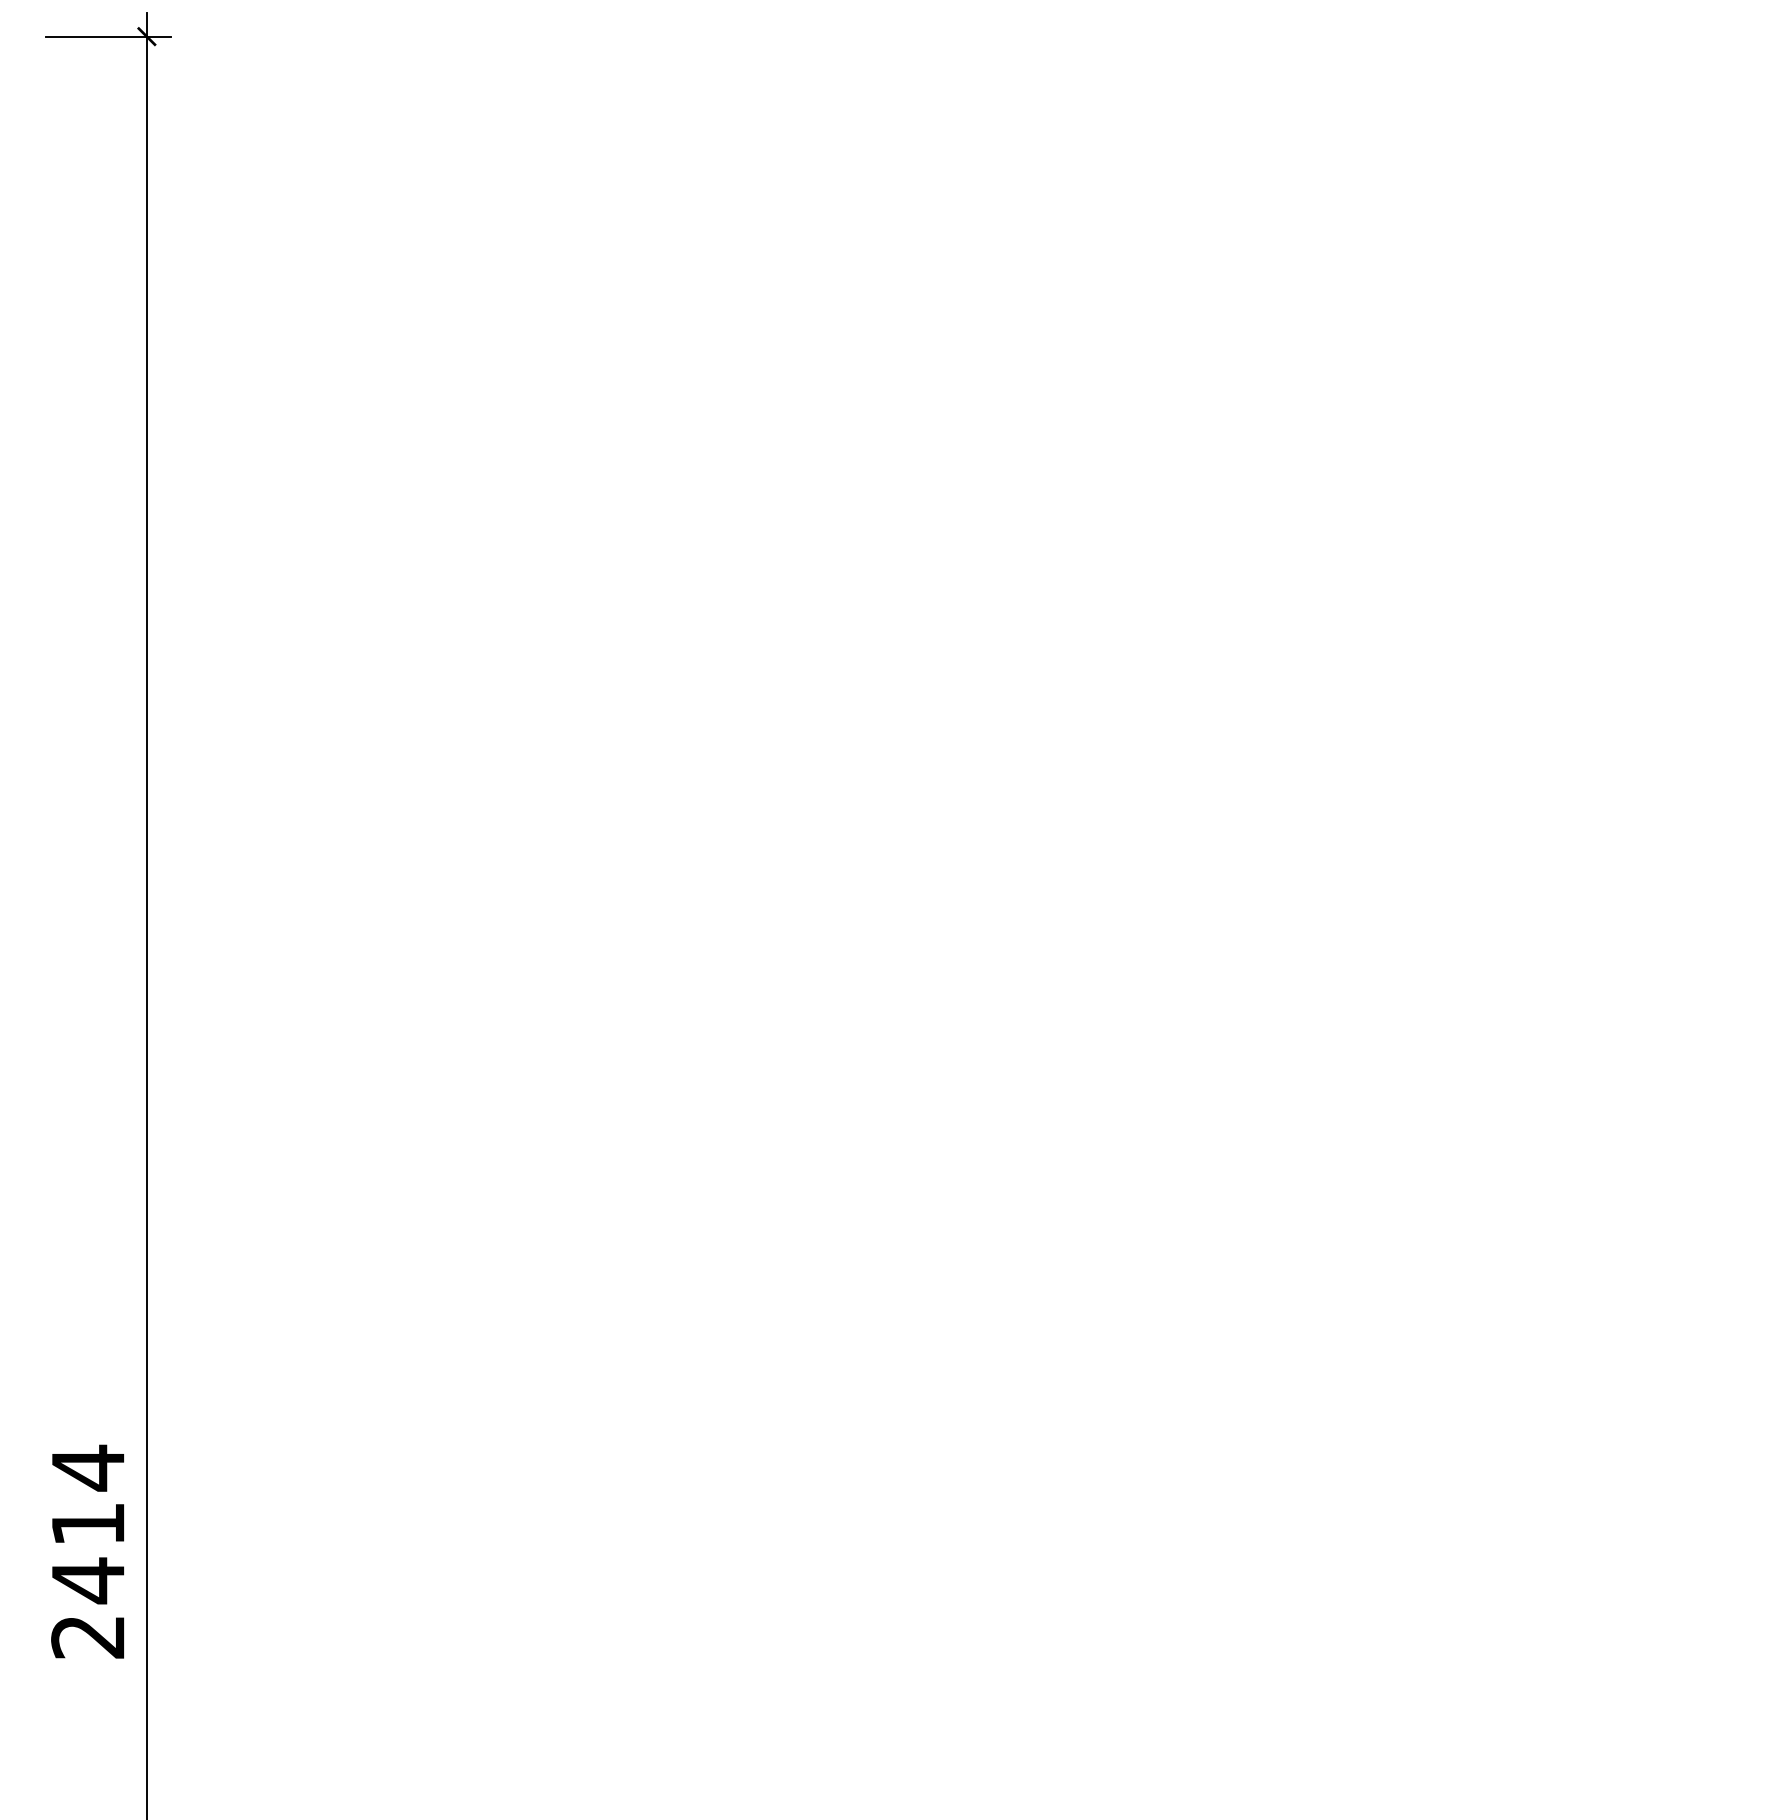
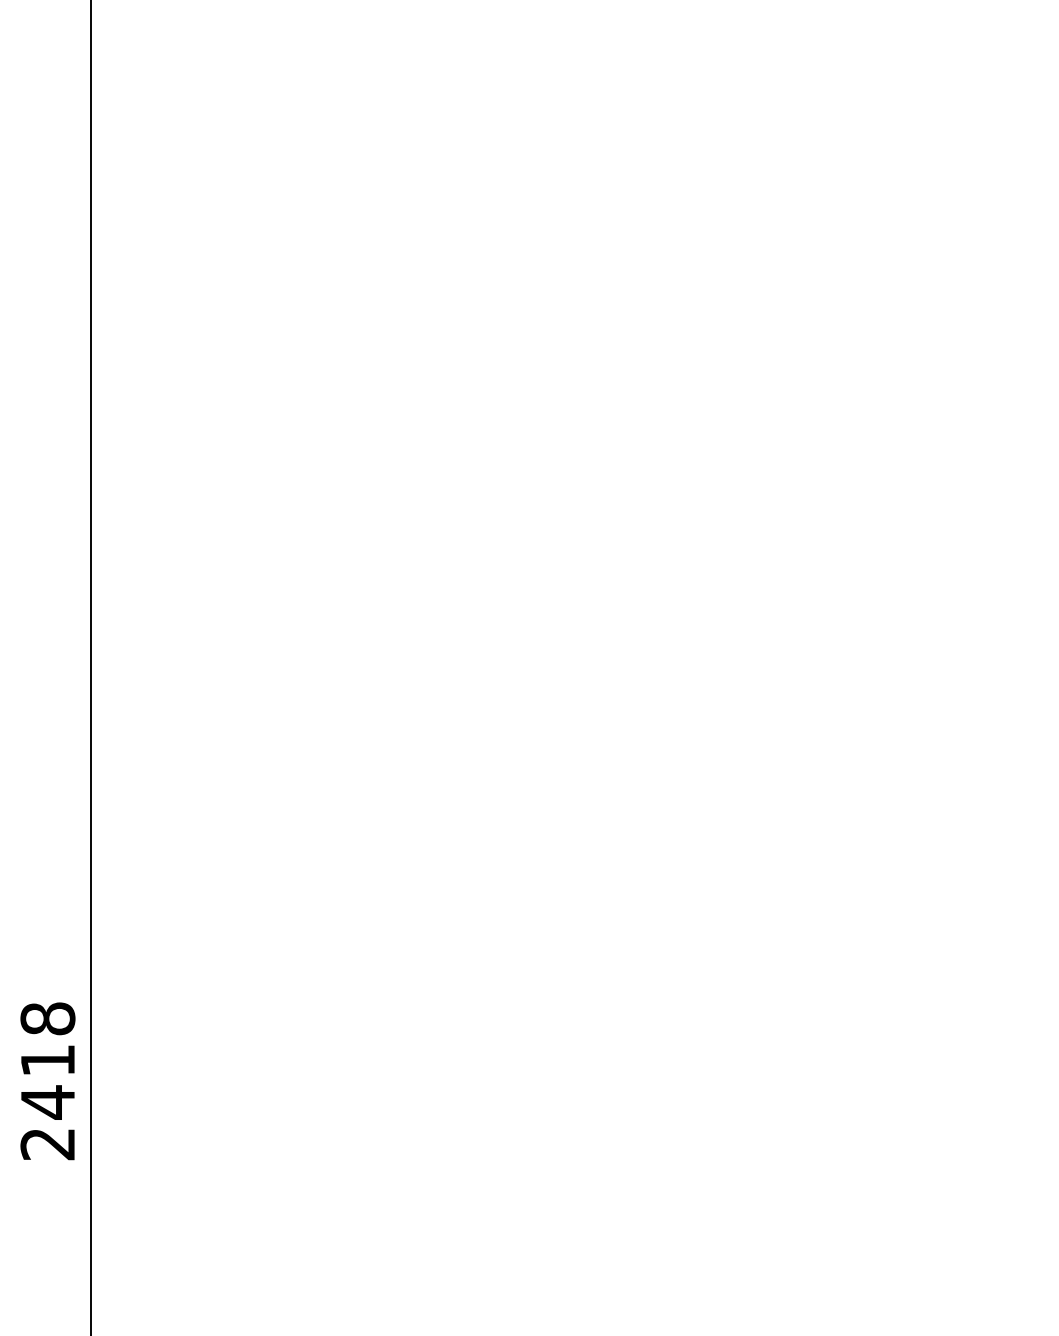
text: (88, 1467) -> (48, 1018), 2414 -> 2418

